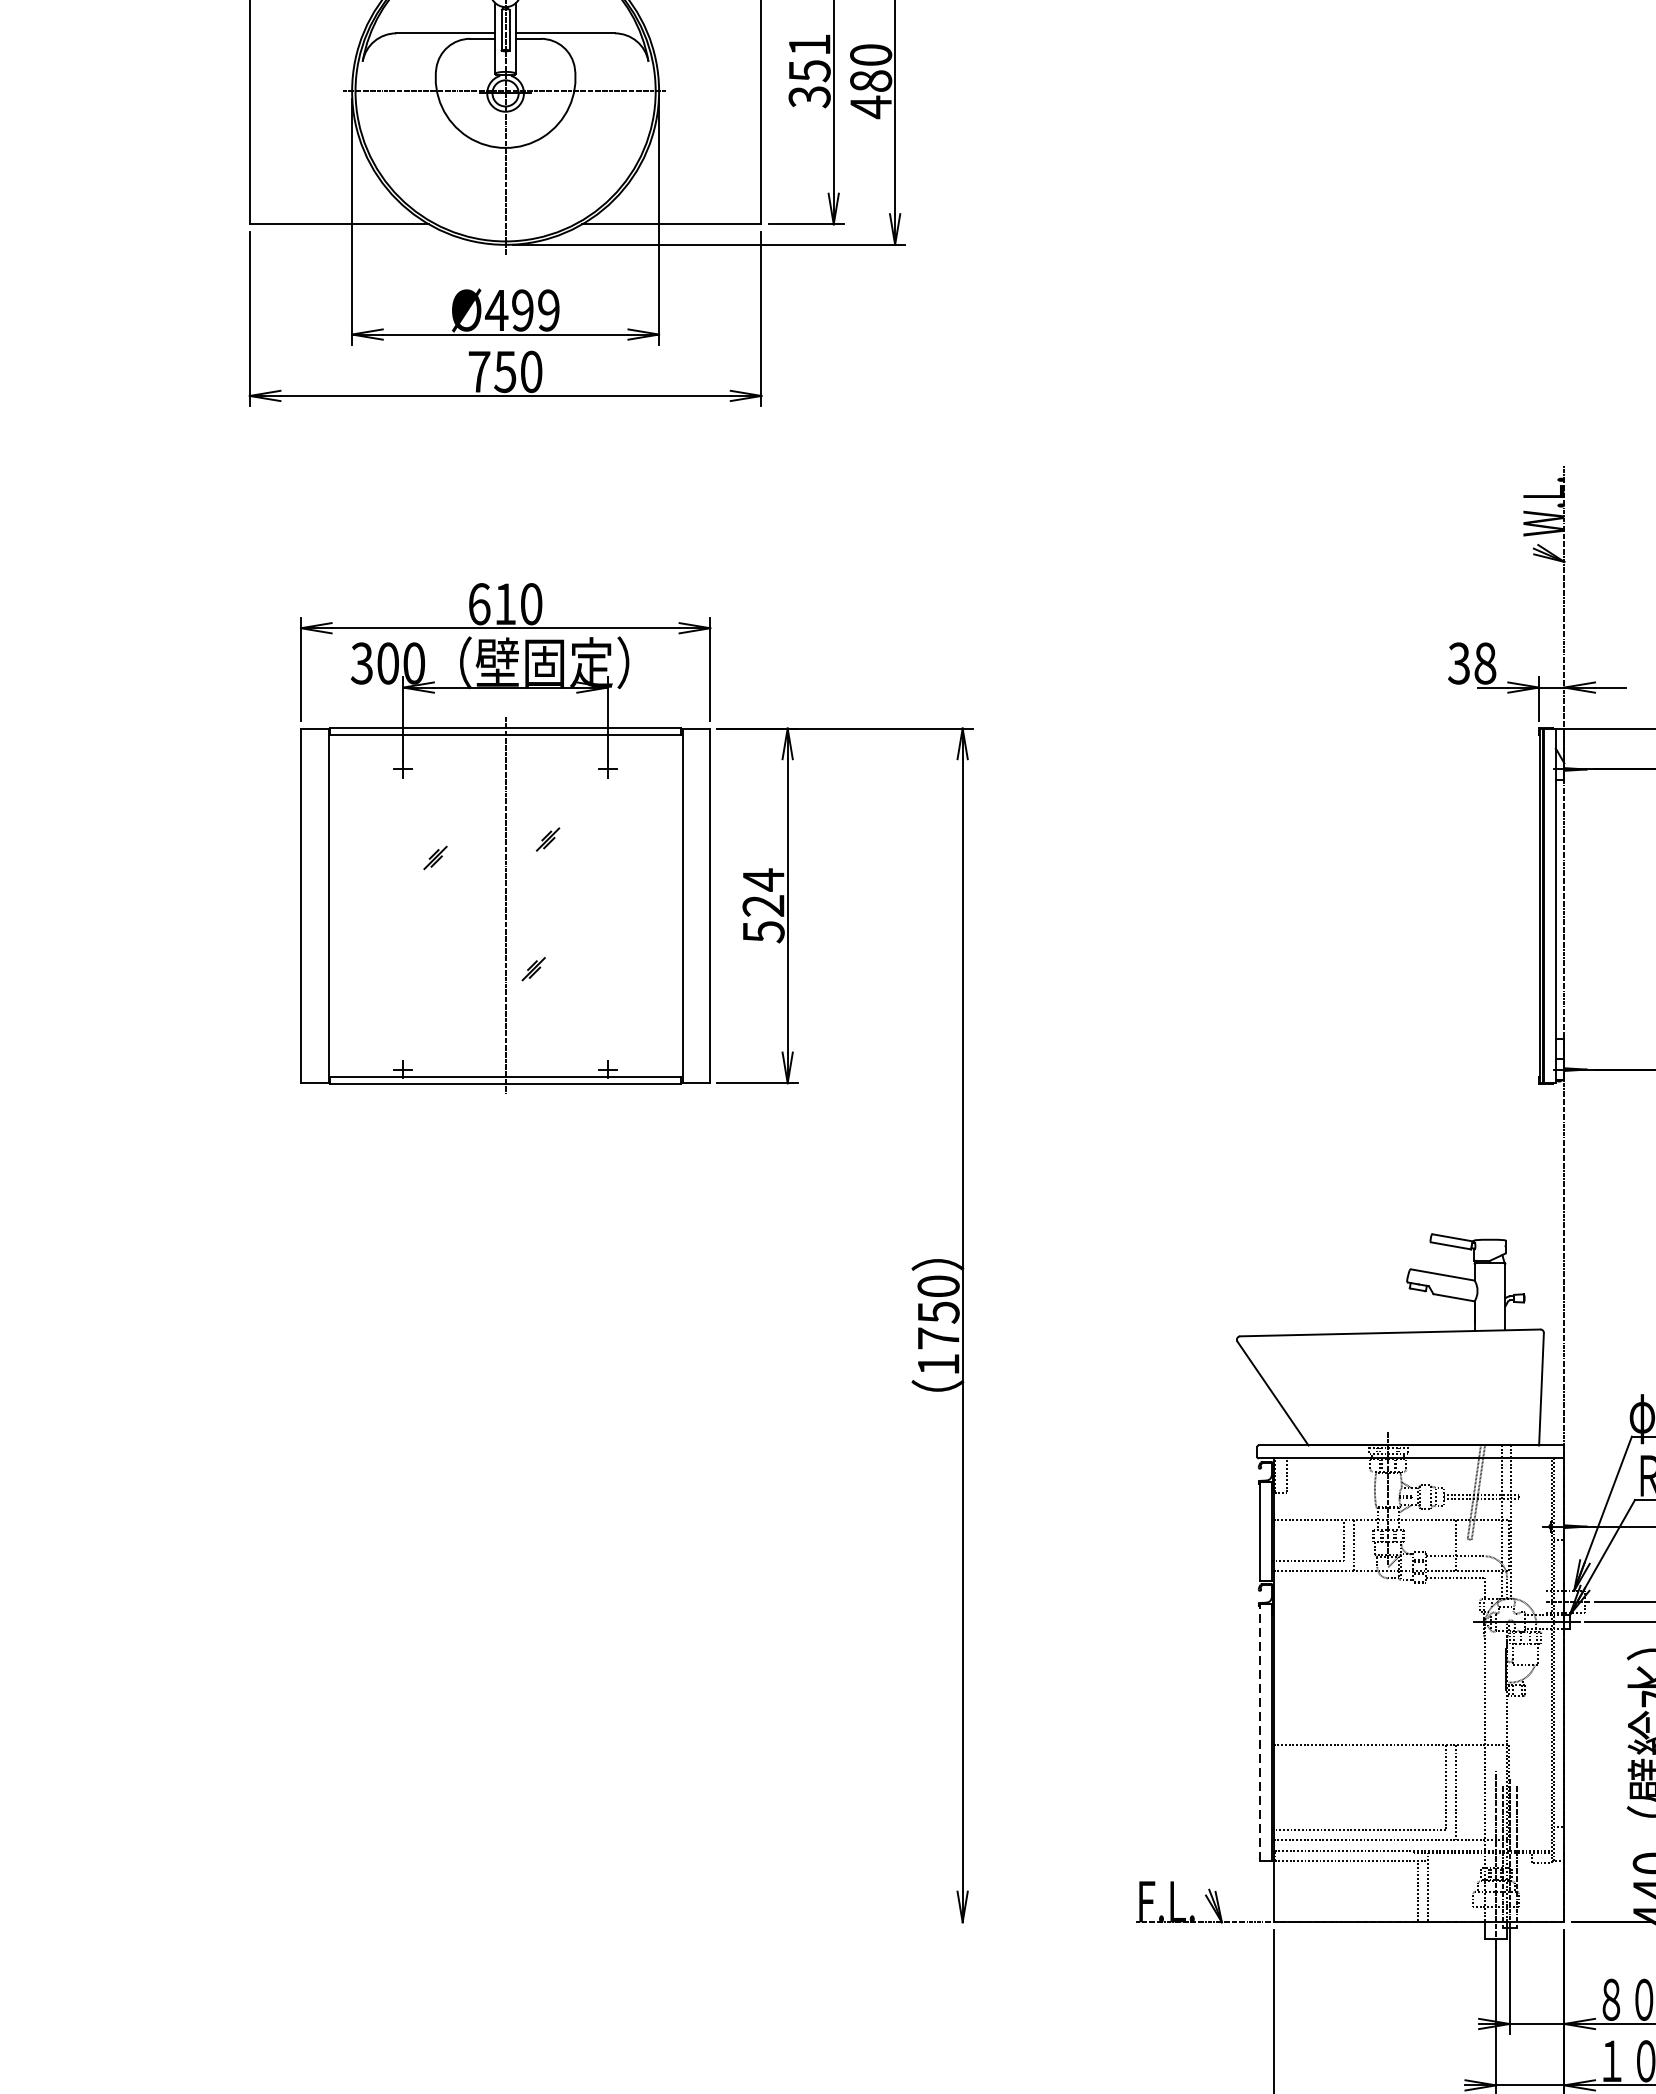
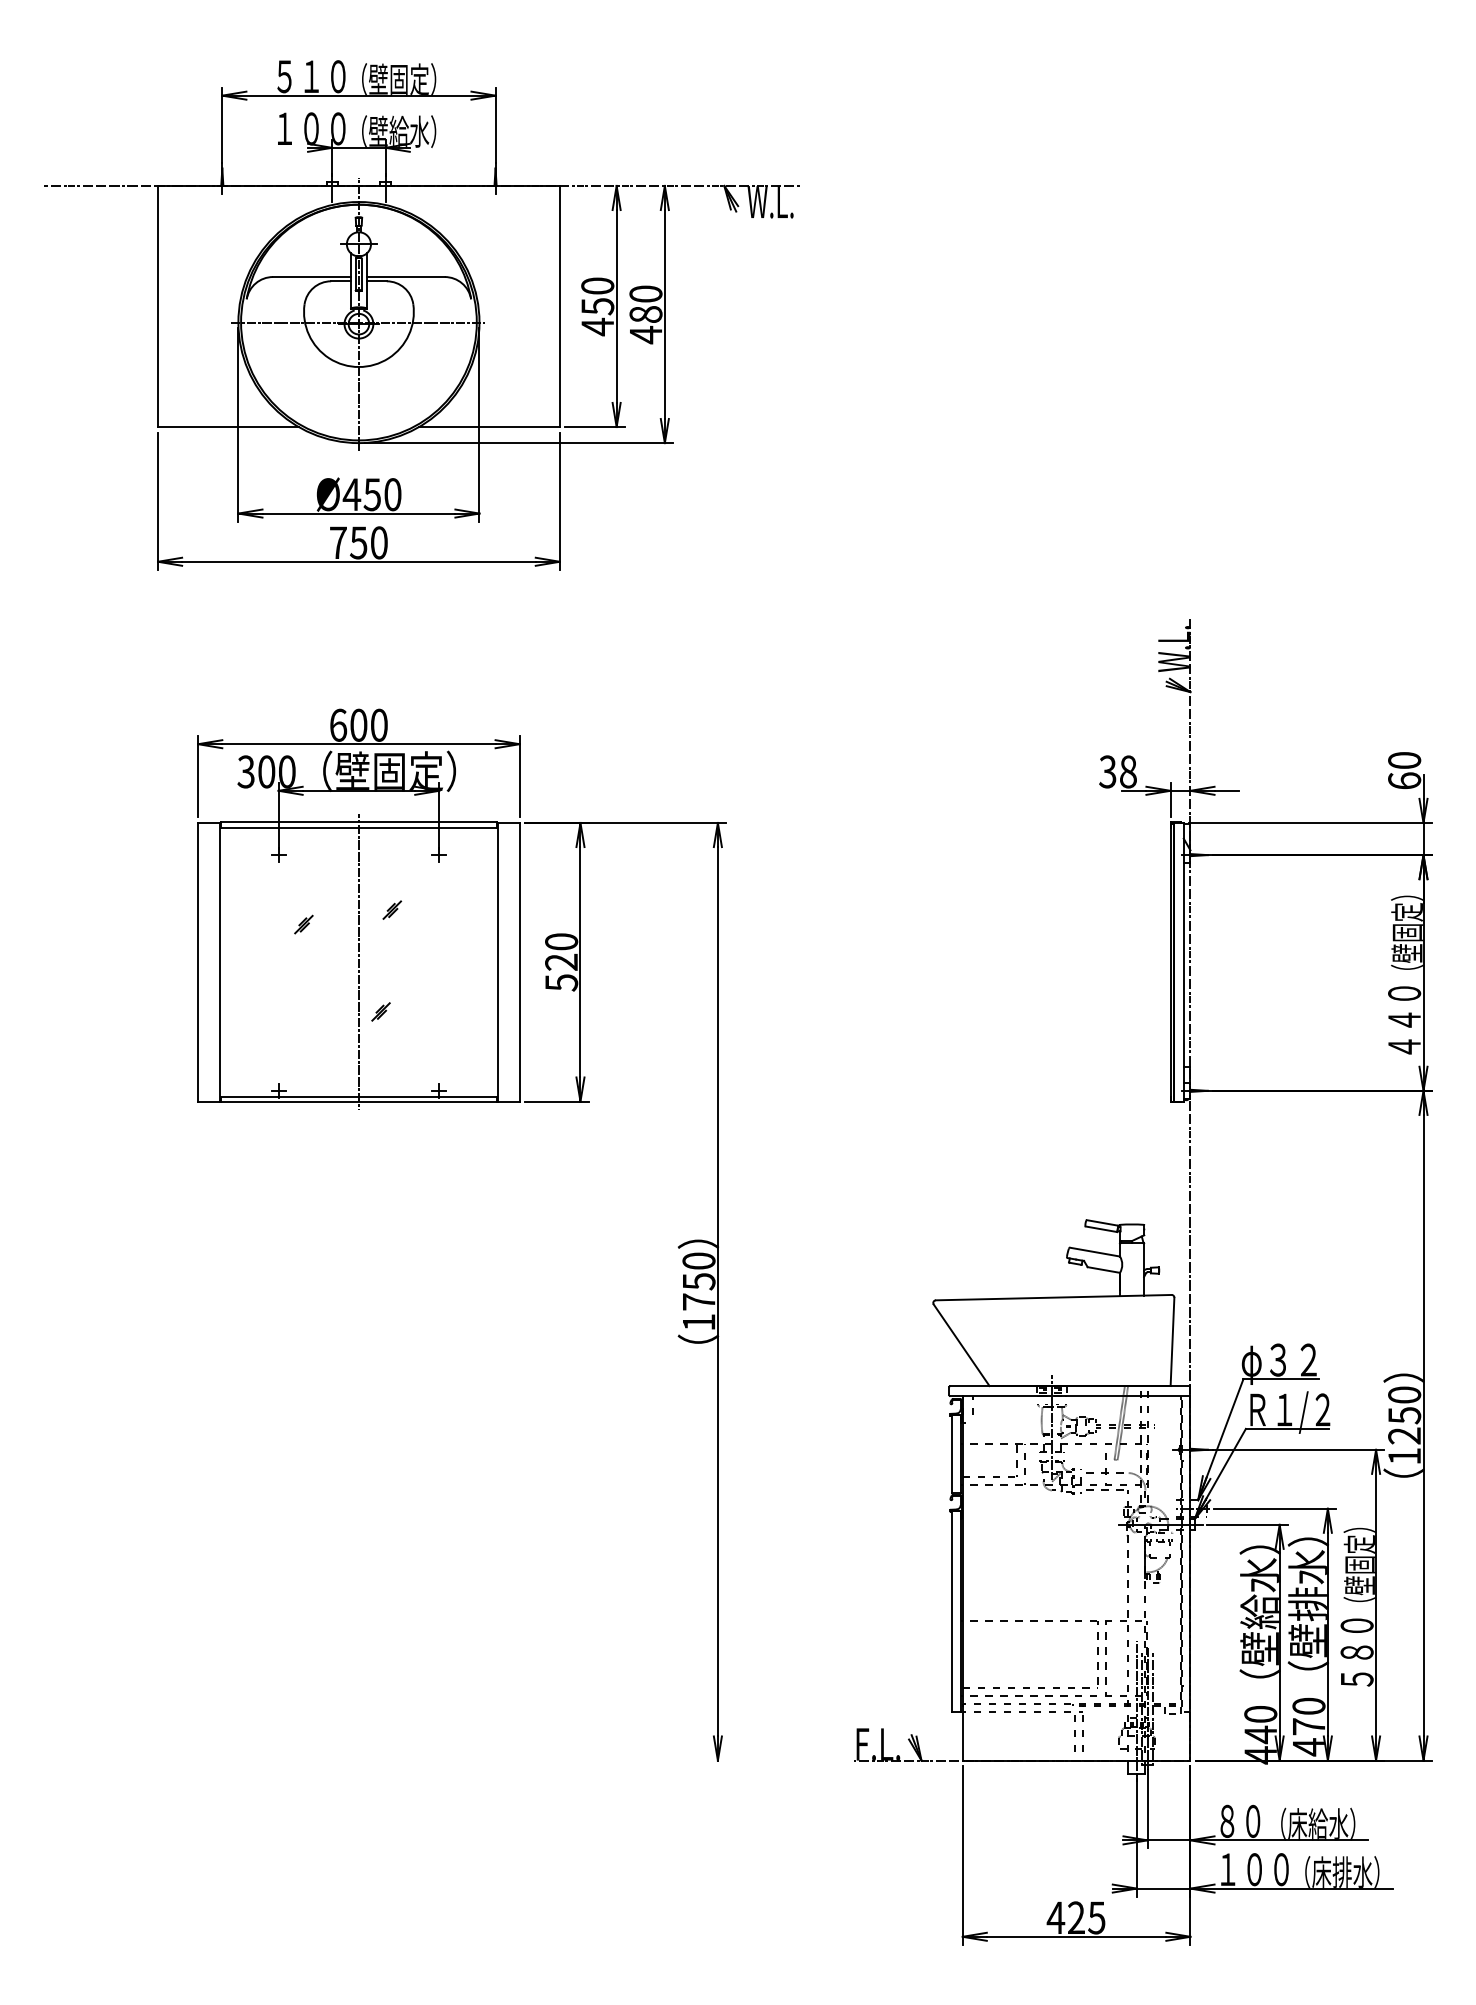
text: (809, 70) -> (597, 306), 351 -> 450
text: (535, 310) -> (382, 494), Ø499 -> Ø450
text: (505, 603) -> (358, 724), 610 -> 600
text: (763, 879) -> (561, 941), 524 -> 520
line: (1260, 1732) -> (951, 1611), dashed -> solid

